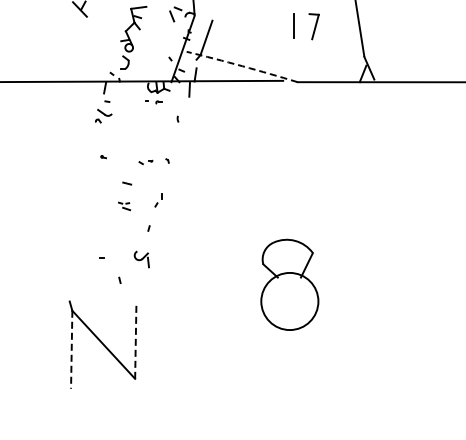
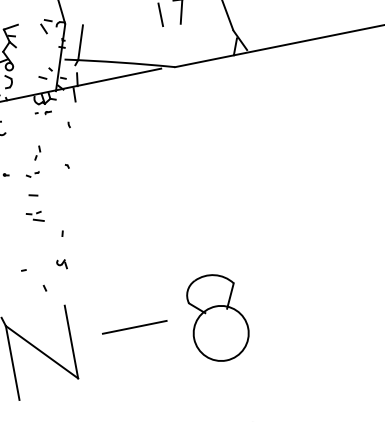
line: (160, 65) -> (42, 77), added
arc: (242, 66) -> (120, 62), dashed -> solid
part: (145, 162) -> (32, 174), moved
part: (158, 200) -> (37, 153), moved
part: (124, 206) -> (35, 217), size x1.43
part: (141, 259) -> (61, 264), size x0.62
part: (289, 284) -> (217, 317), moved
line: (202, 338) -> (134, 327), added
line: (135, 340) -> (71, 342), dashed -> solid
line: (71, 349) -> (12, 362), dashed -> solid

